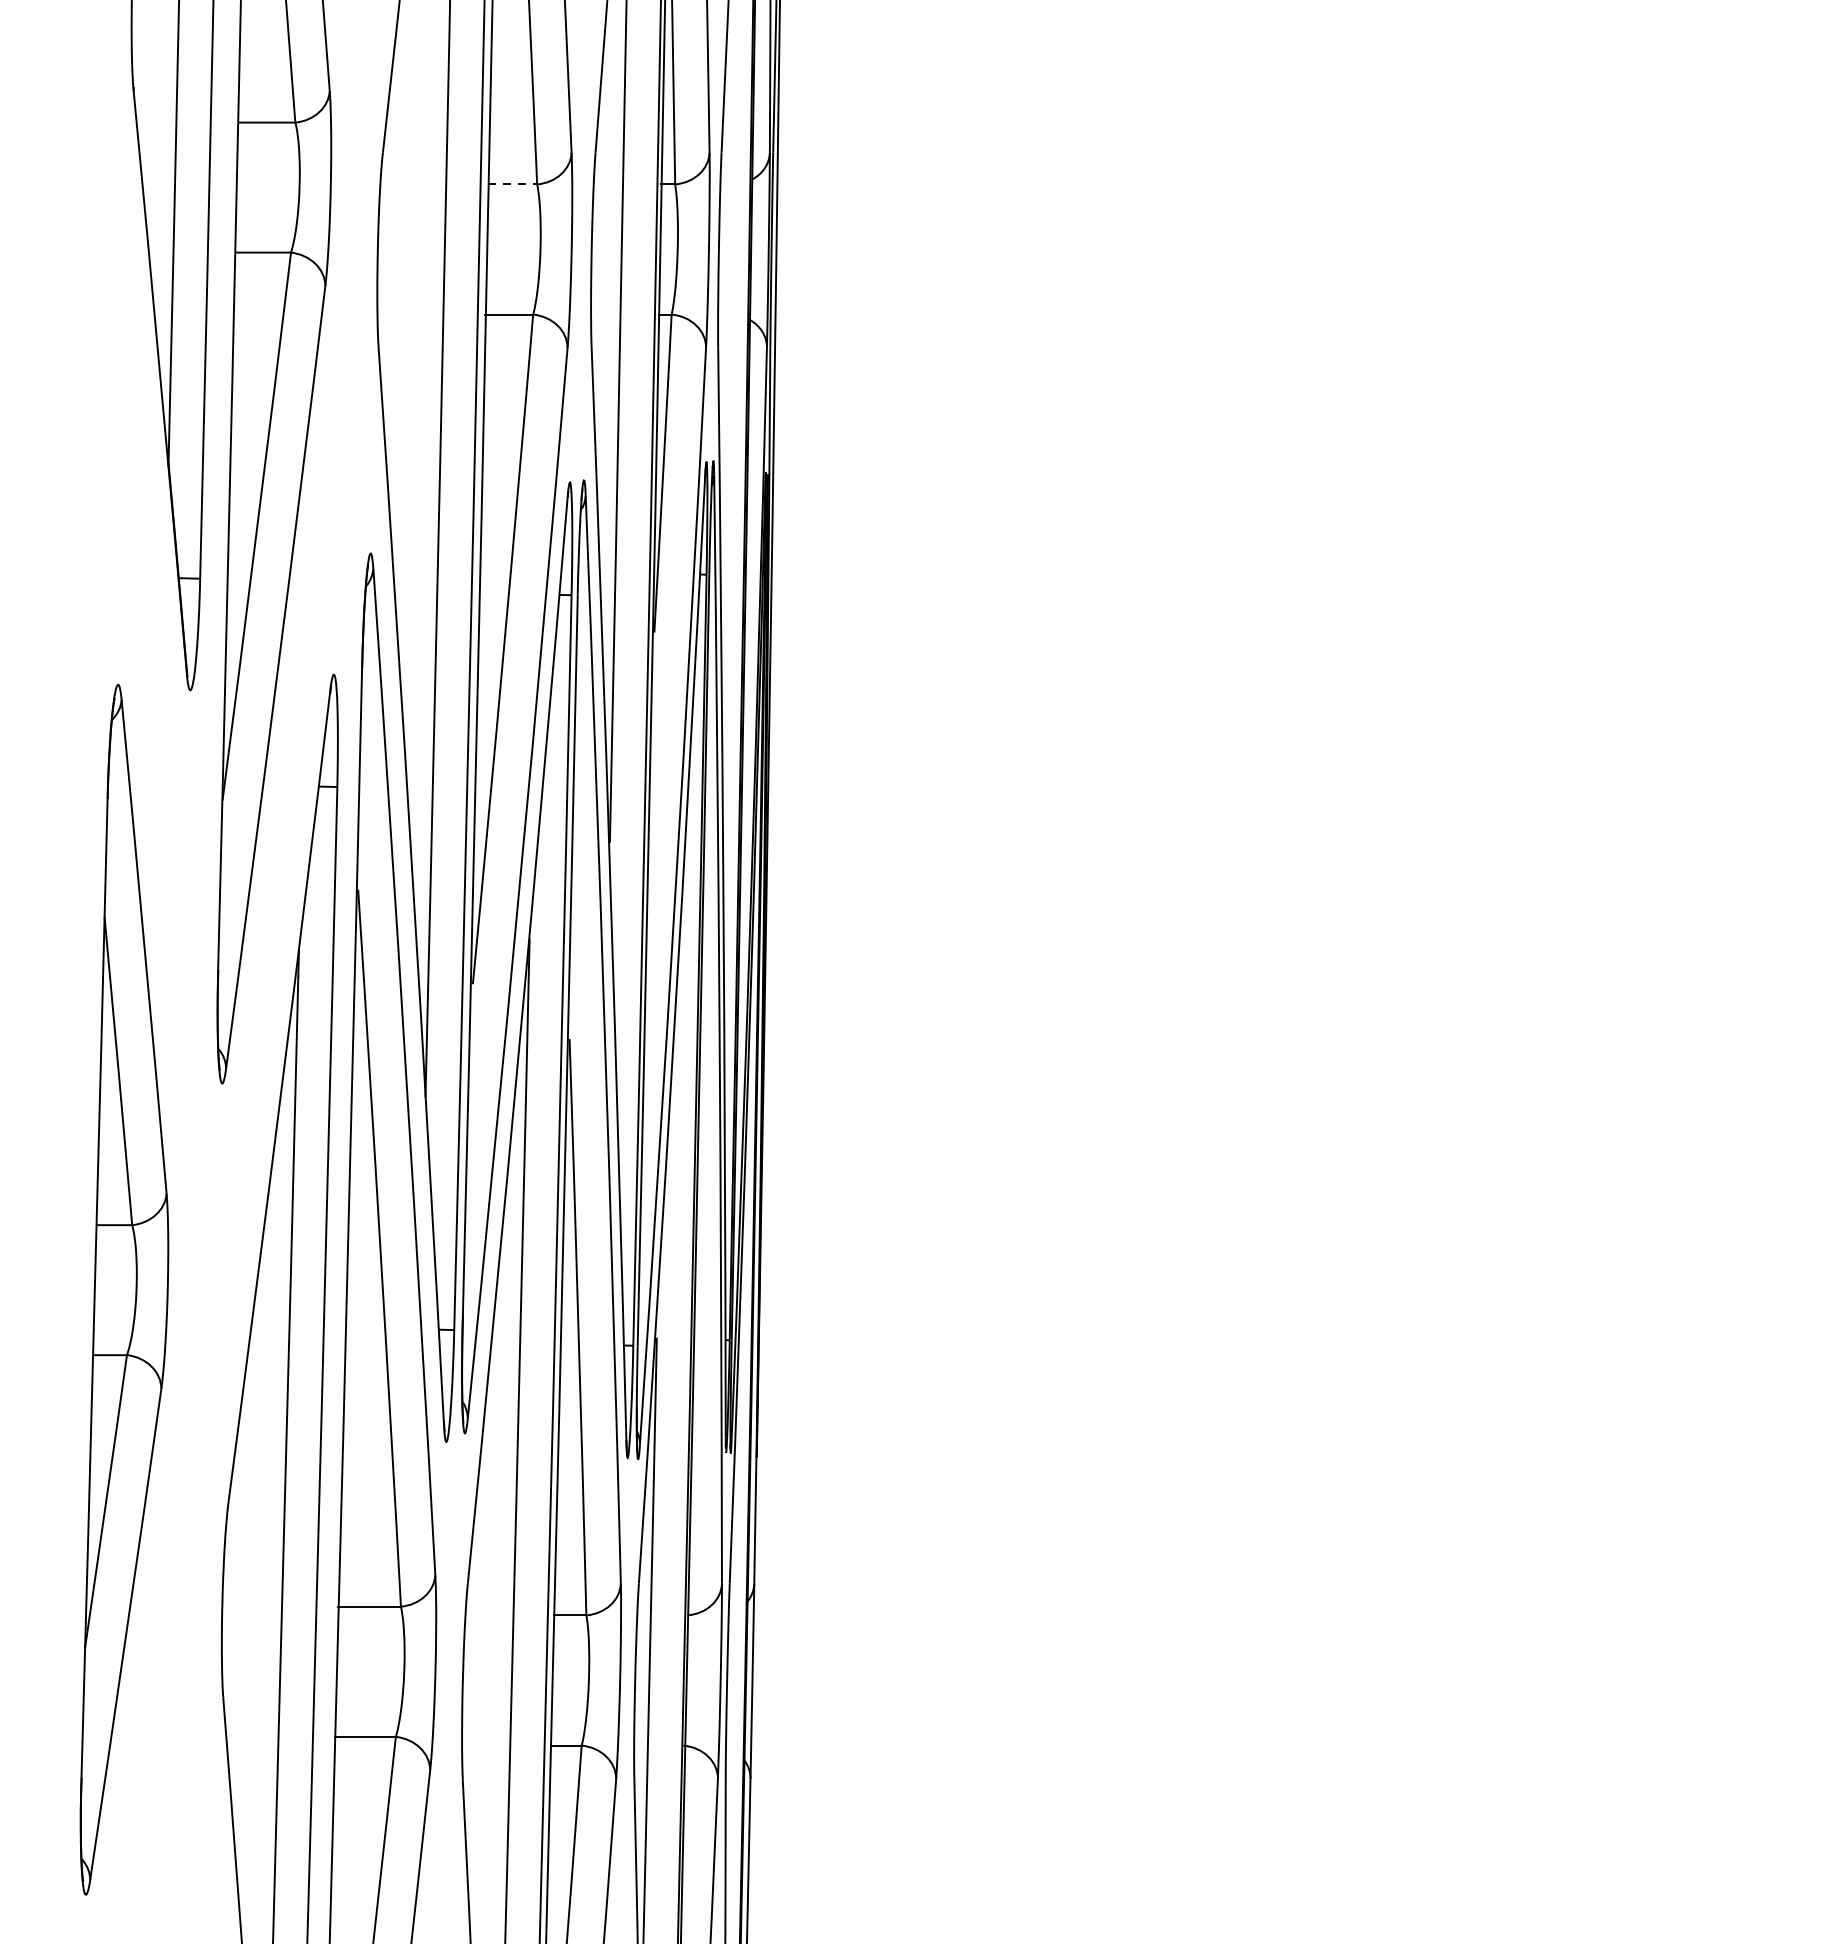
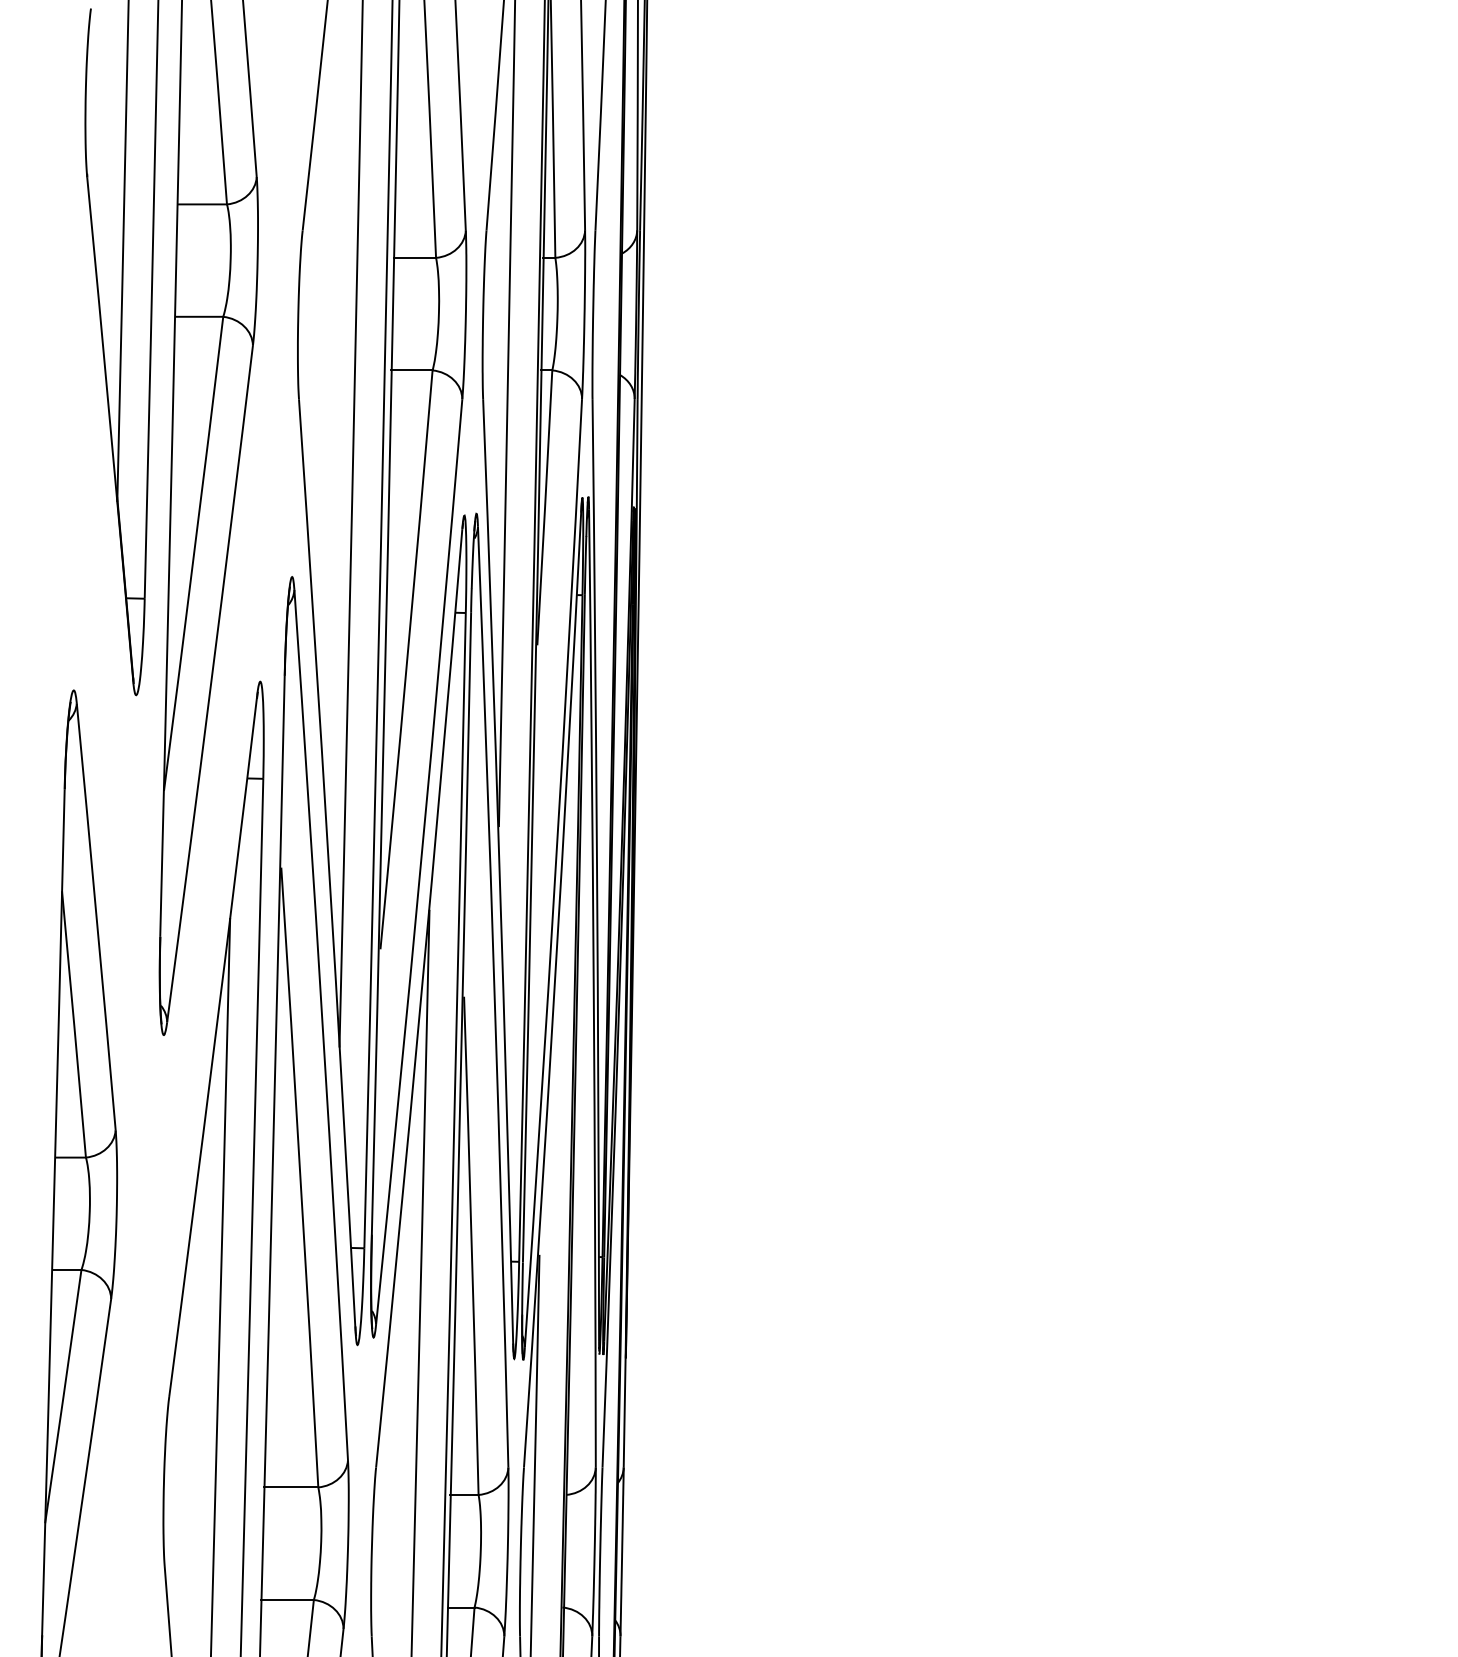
line: (513, 184) -> (415, 257), dashed -> solid

